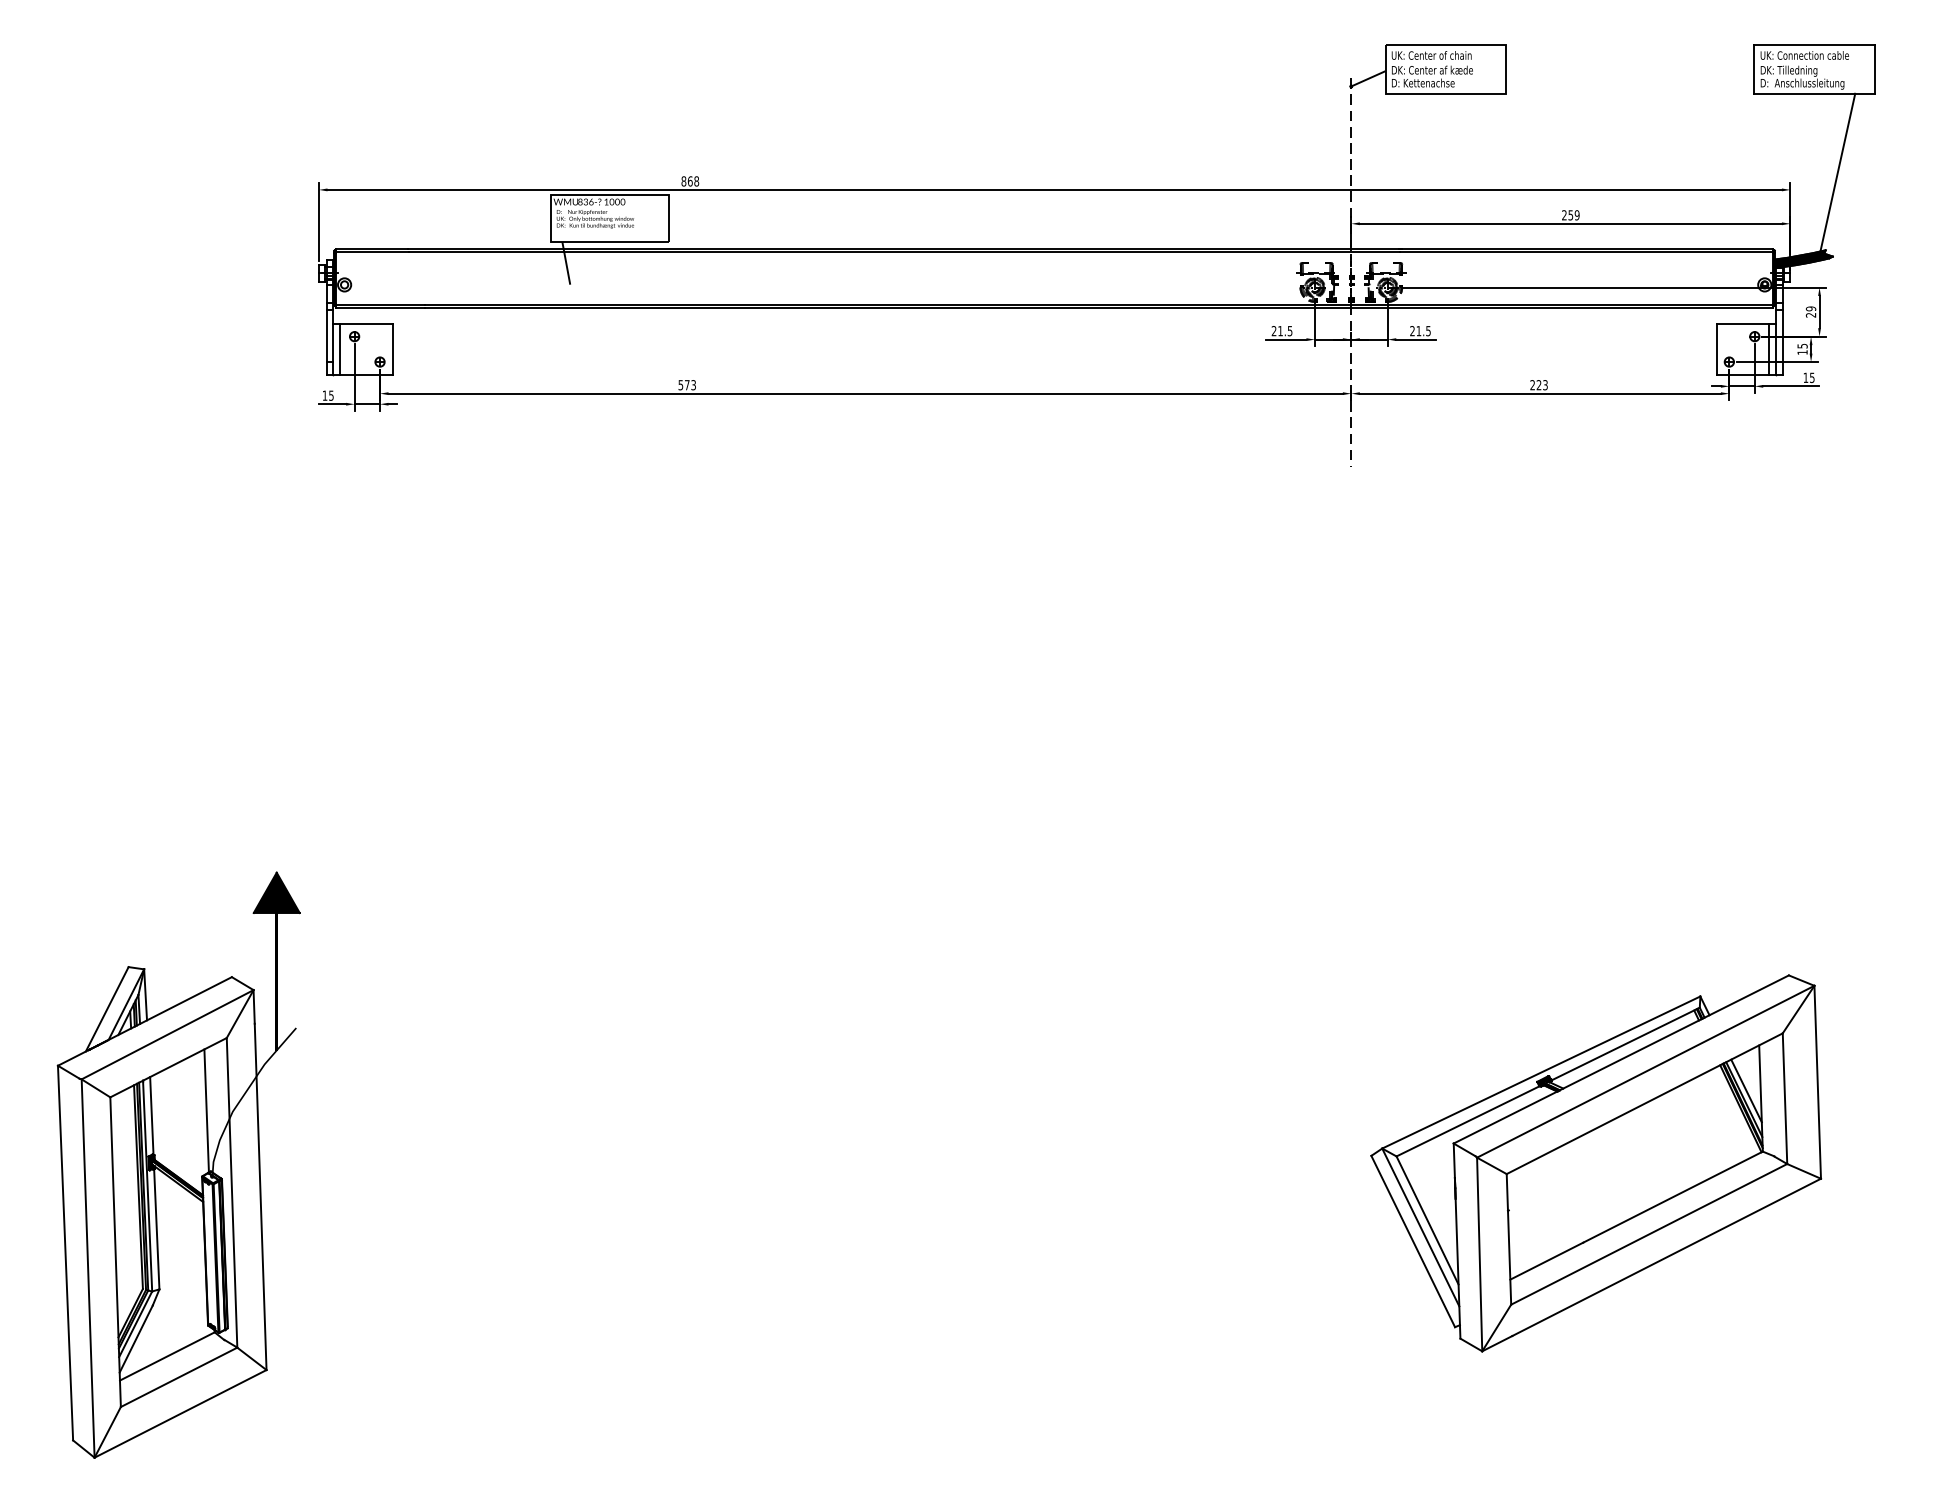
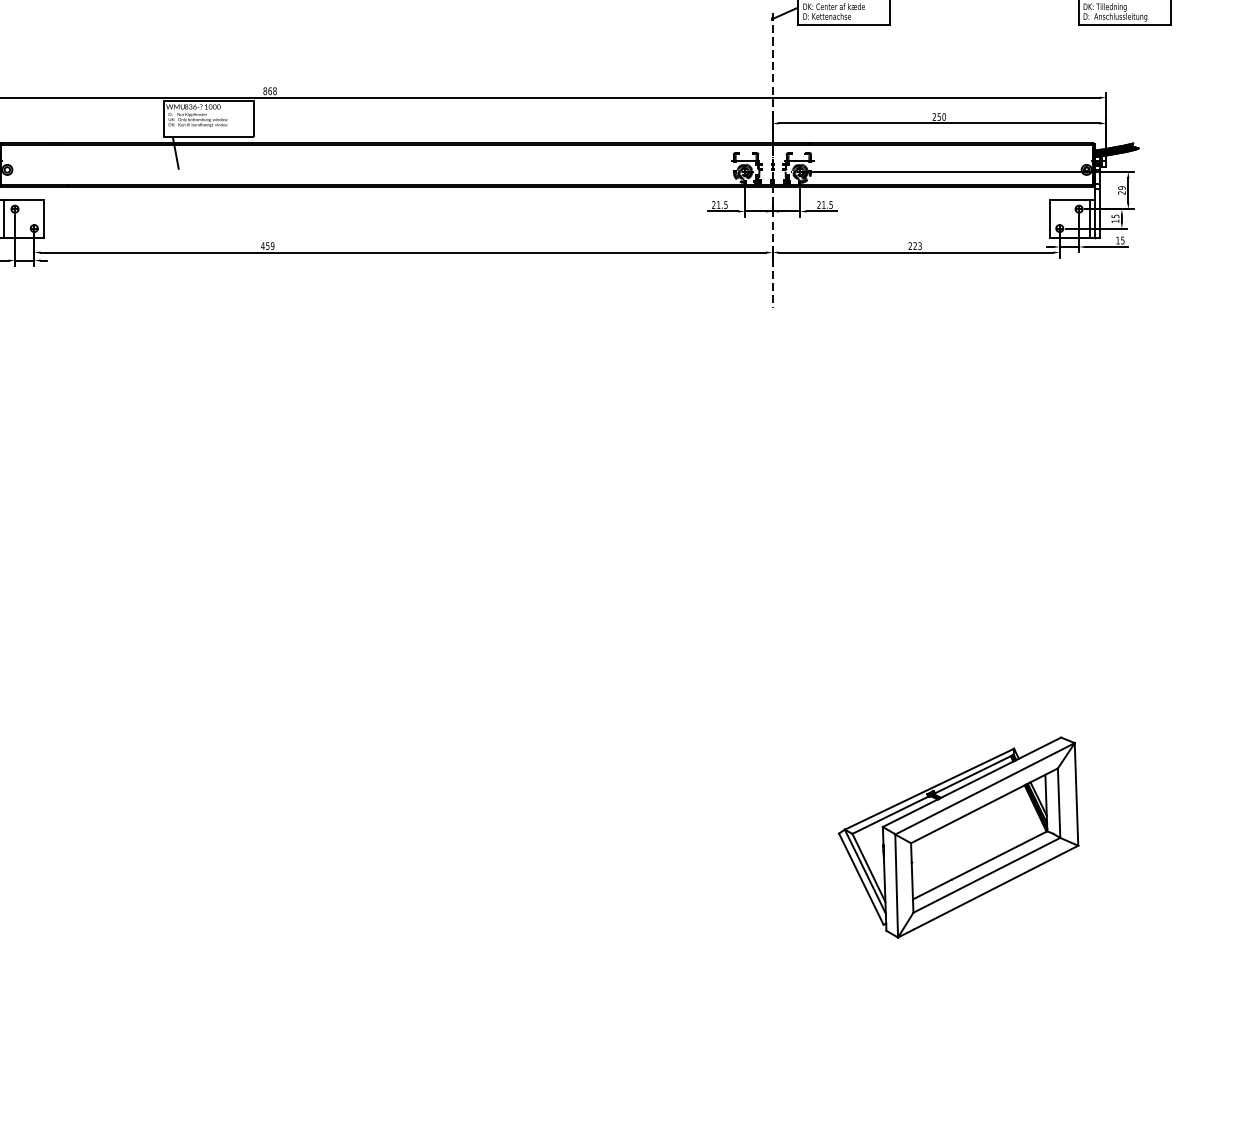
line: (1837, 173) -> (1141, 85), removed
text: (1576, 215) -> (943, 117), 259 -> 250
text: (687, 385) -> (267, 246), 573 -> 459
part: (1596, 1163) -> (958, 837), size x0.7

